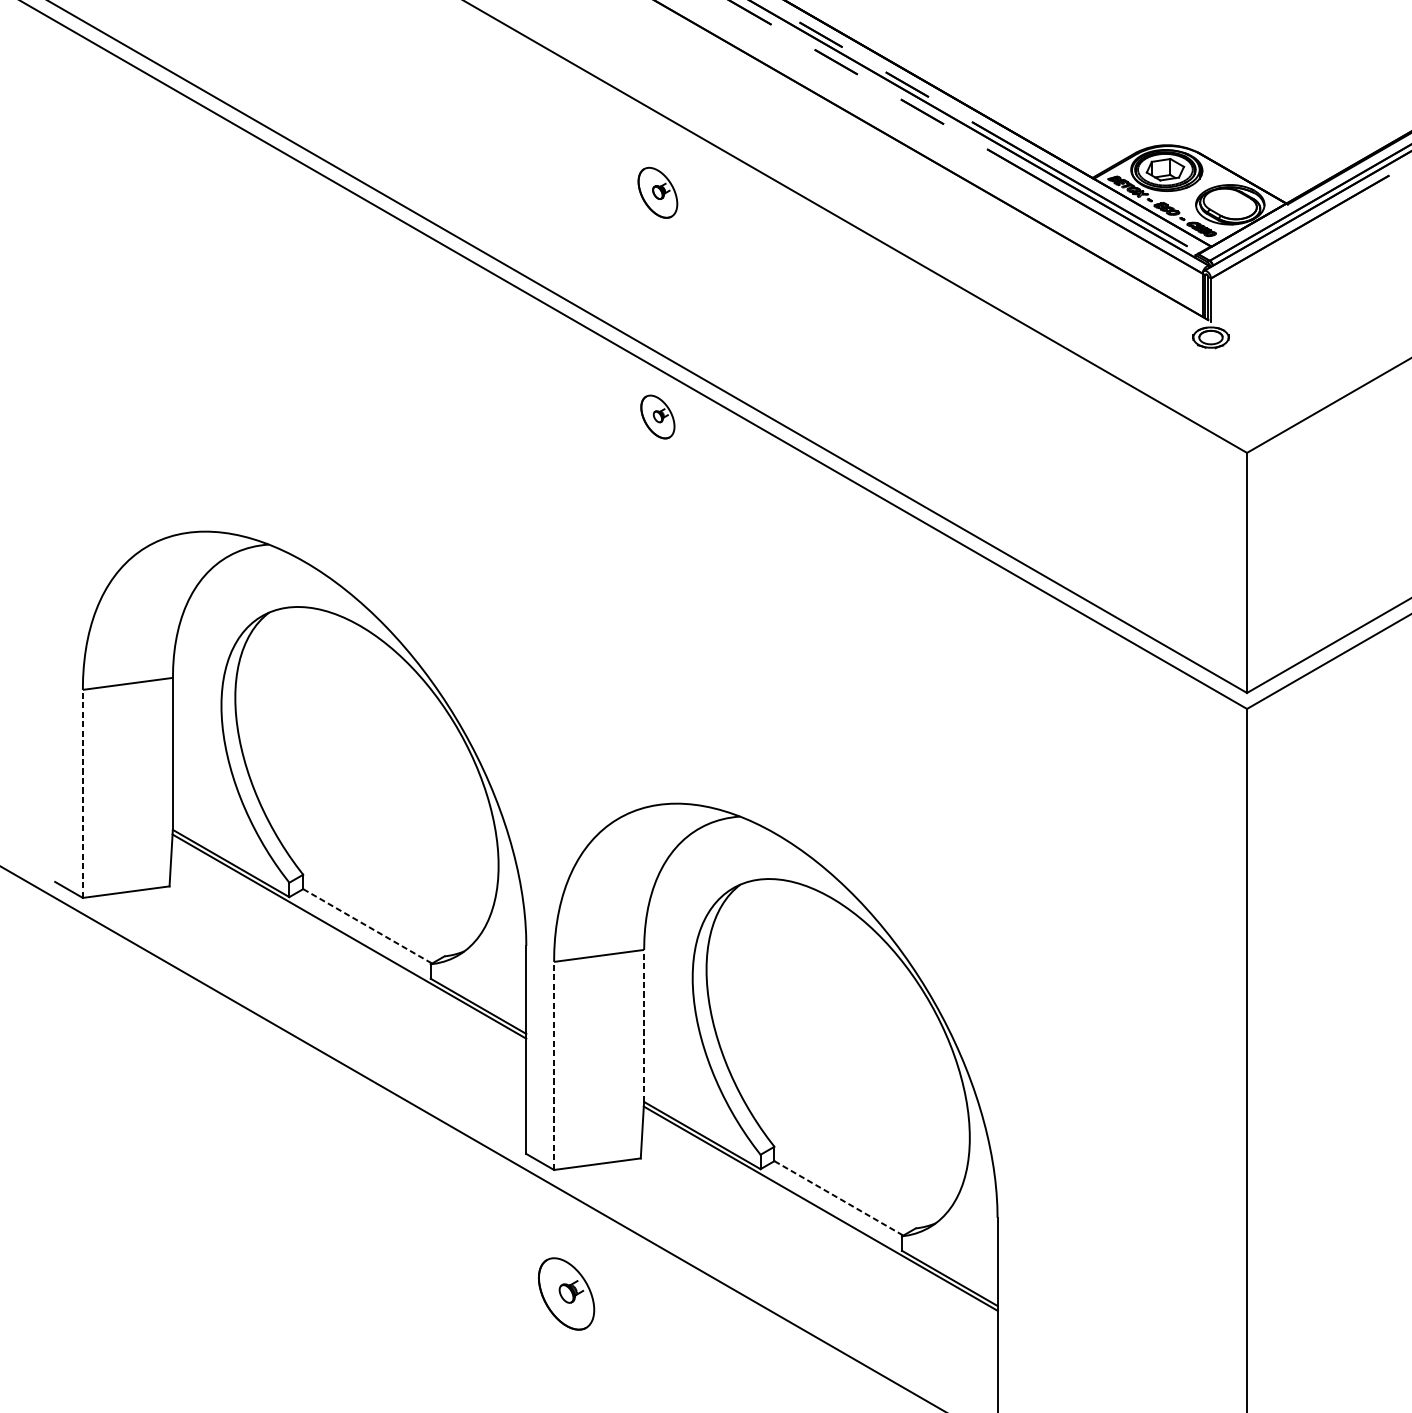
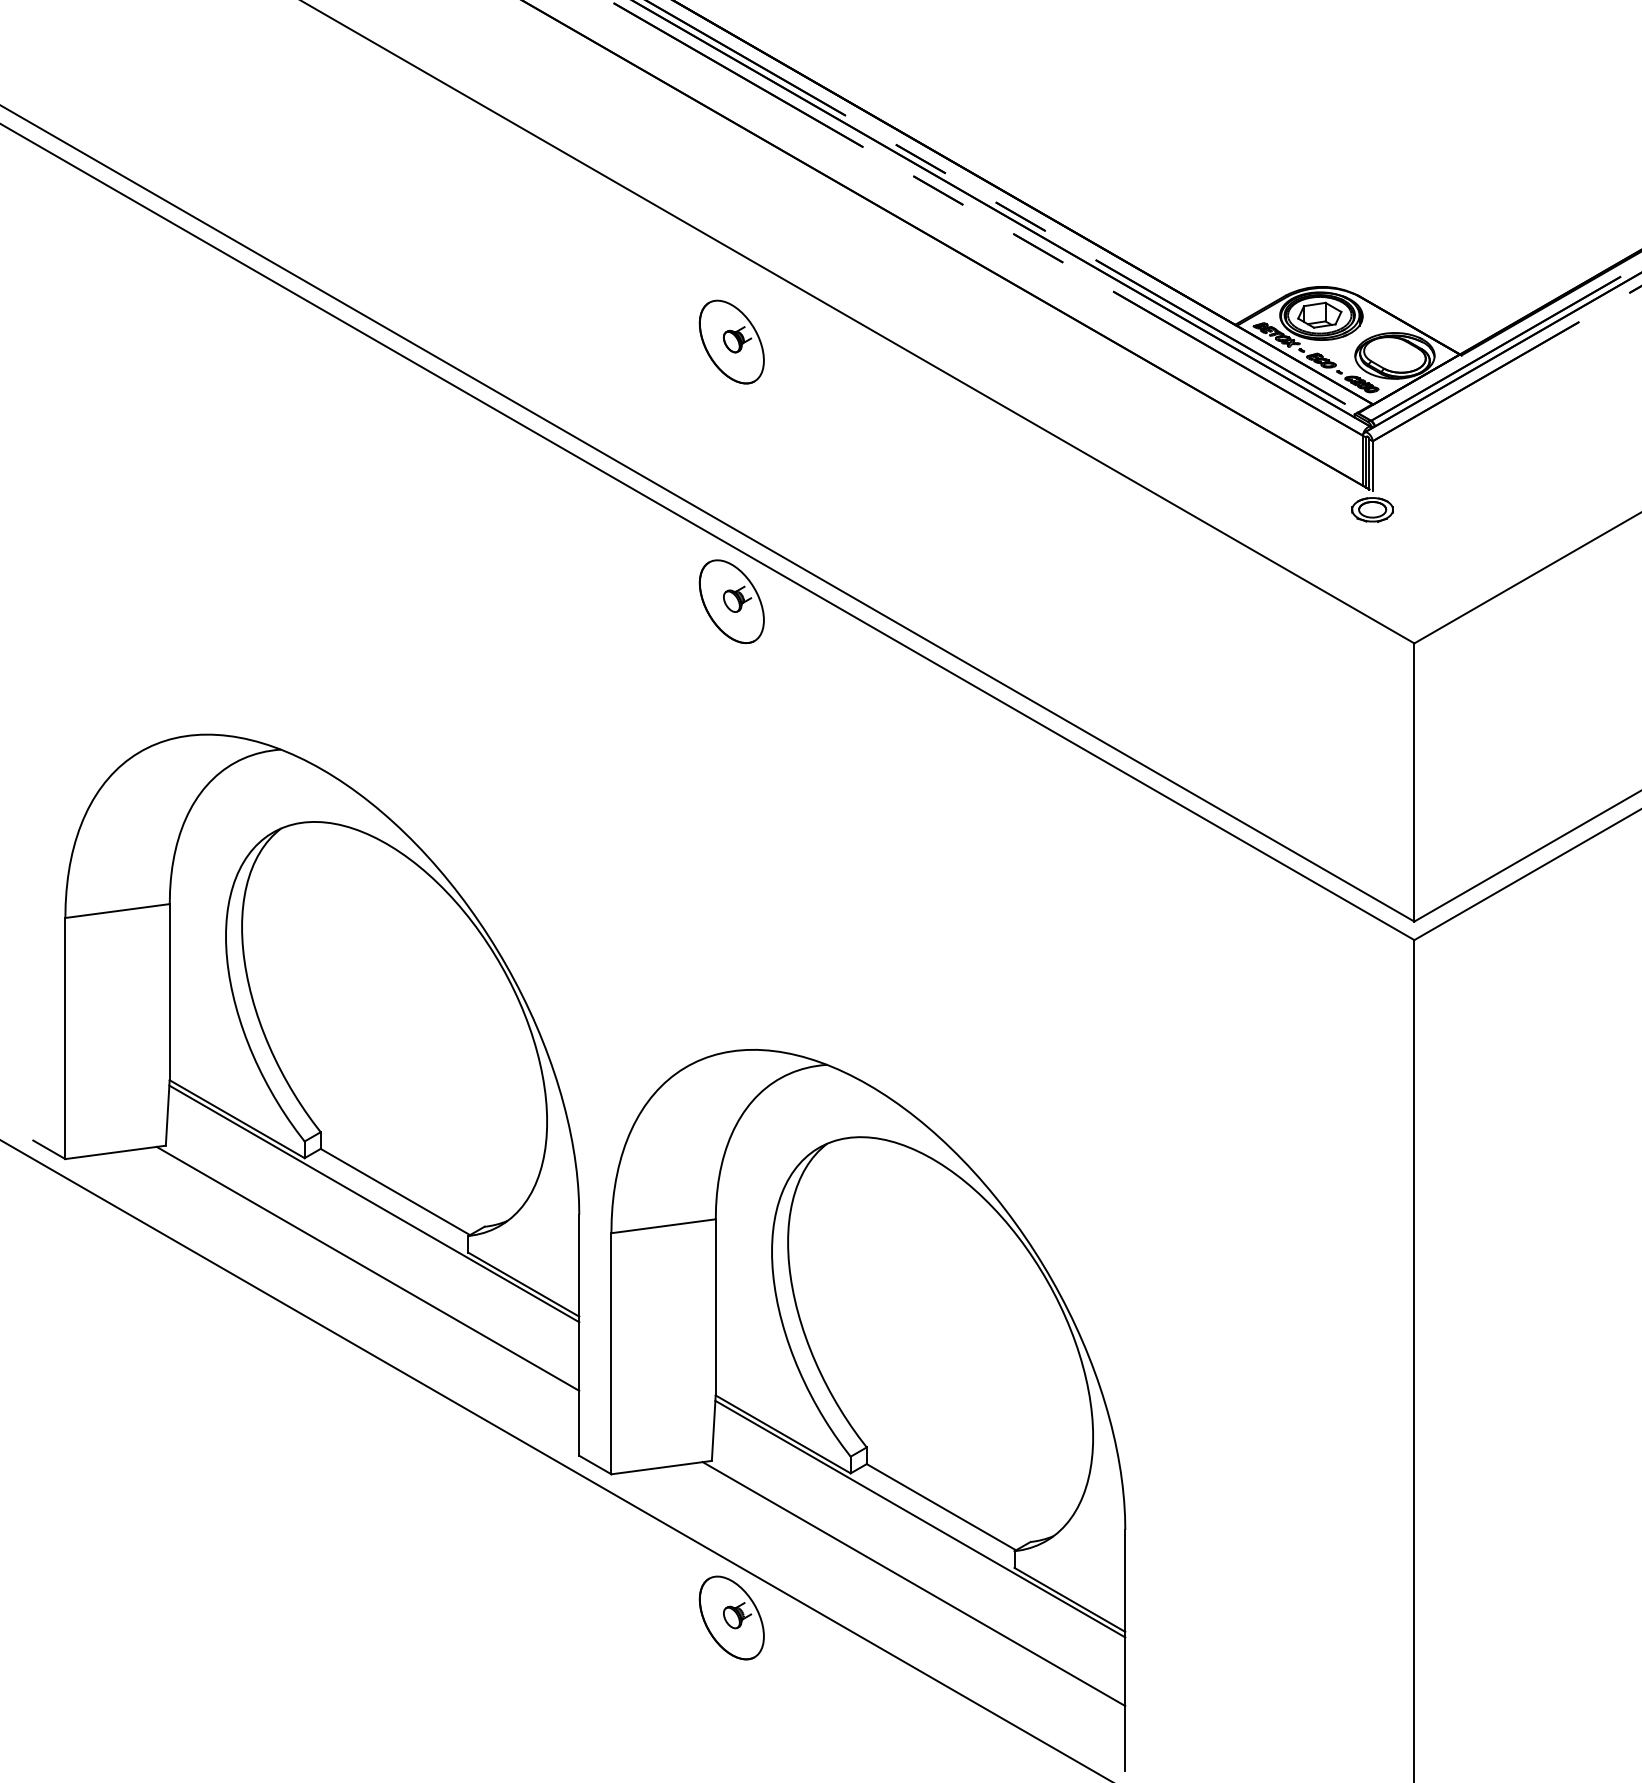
part: (657, 192) -> (731, 341), size x1.43
part: (657, 416) -> (731, 601), size x1.67
line: (82, 793) -> (65, 1038), dashed -> solid
line: (367, 926) -> (395, 1192), dashed -> solid
line: (343, 992) -> (367, 1268), added
line: (643, 1025) -> (715, 1306), dashed -> solid
line: (554, 1065) -> (611, 1353), dashed -> solid
line: (838, 1198) -> (941, 1507), dashed -> solid
line: (814, 1265) -> (913, 1584), added
part: (566, 1293) -> (731, 1617), moved

